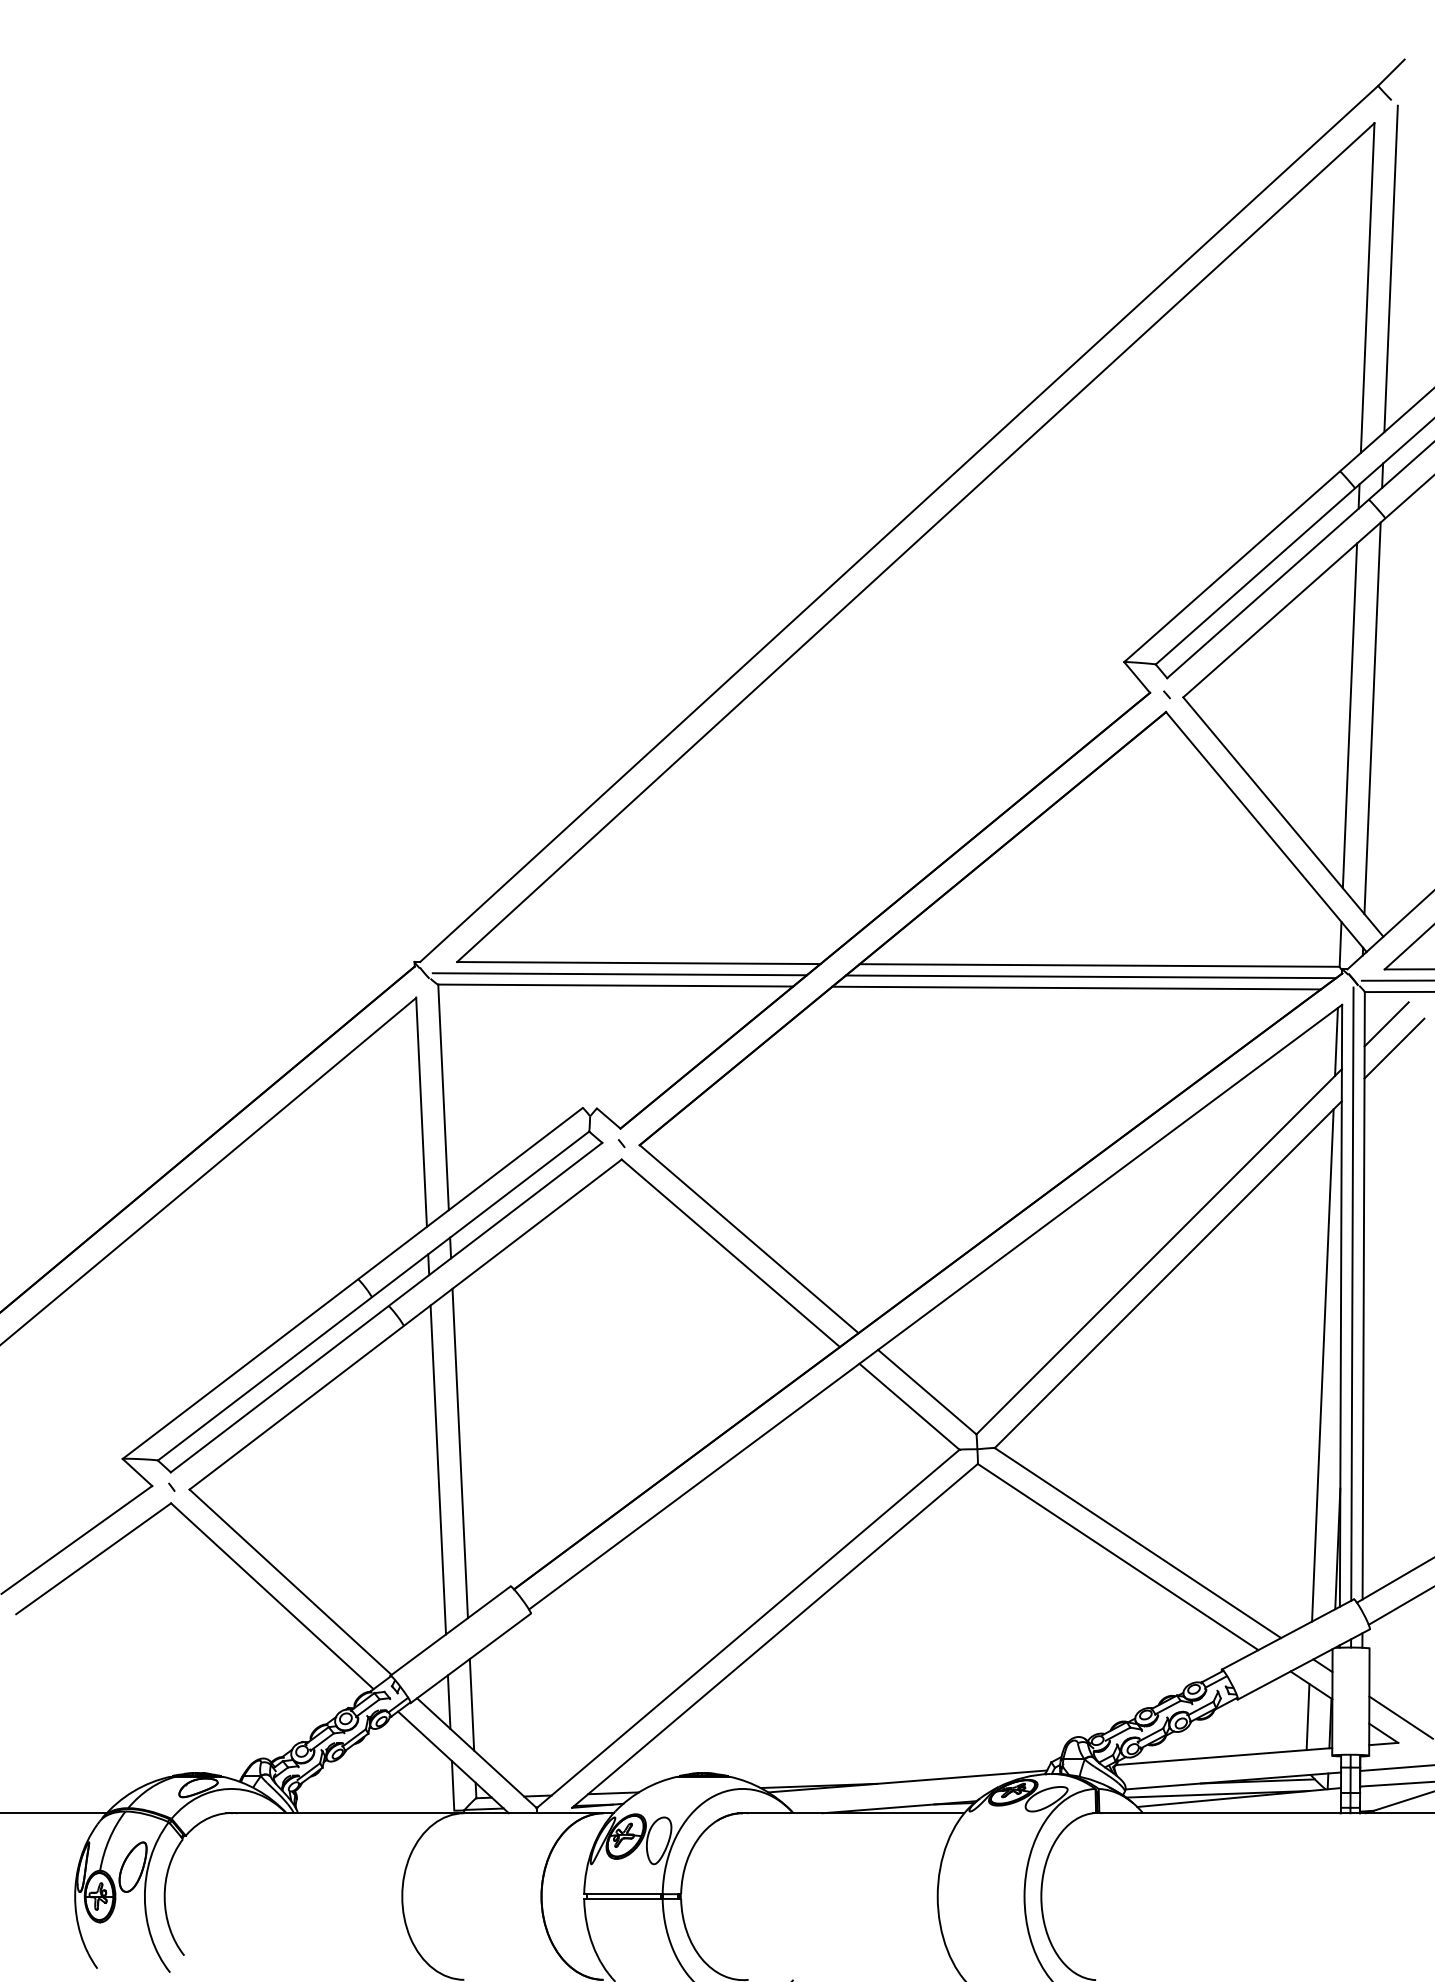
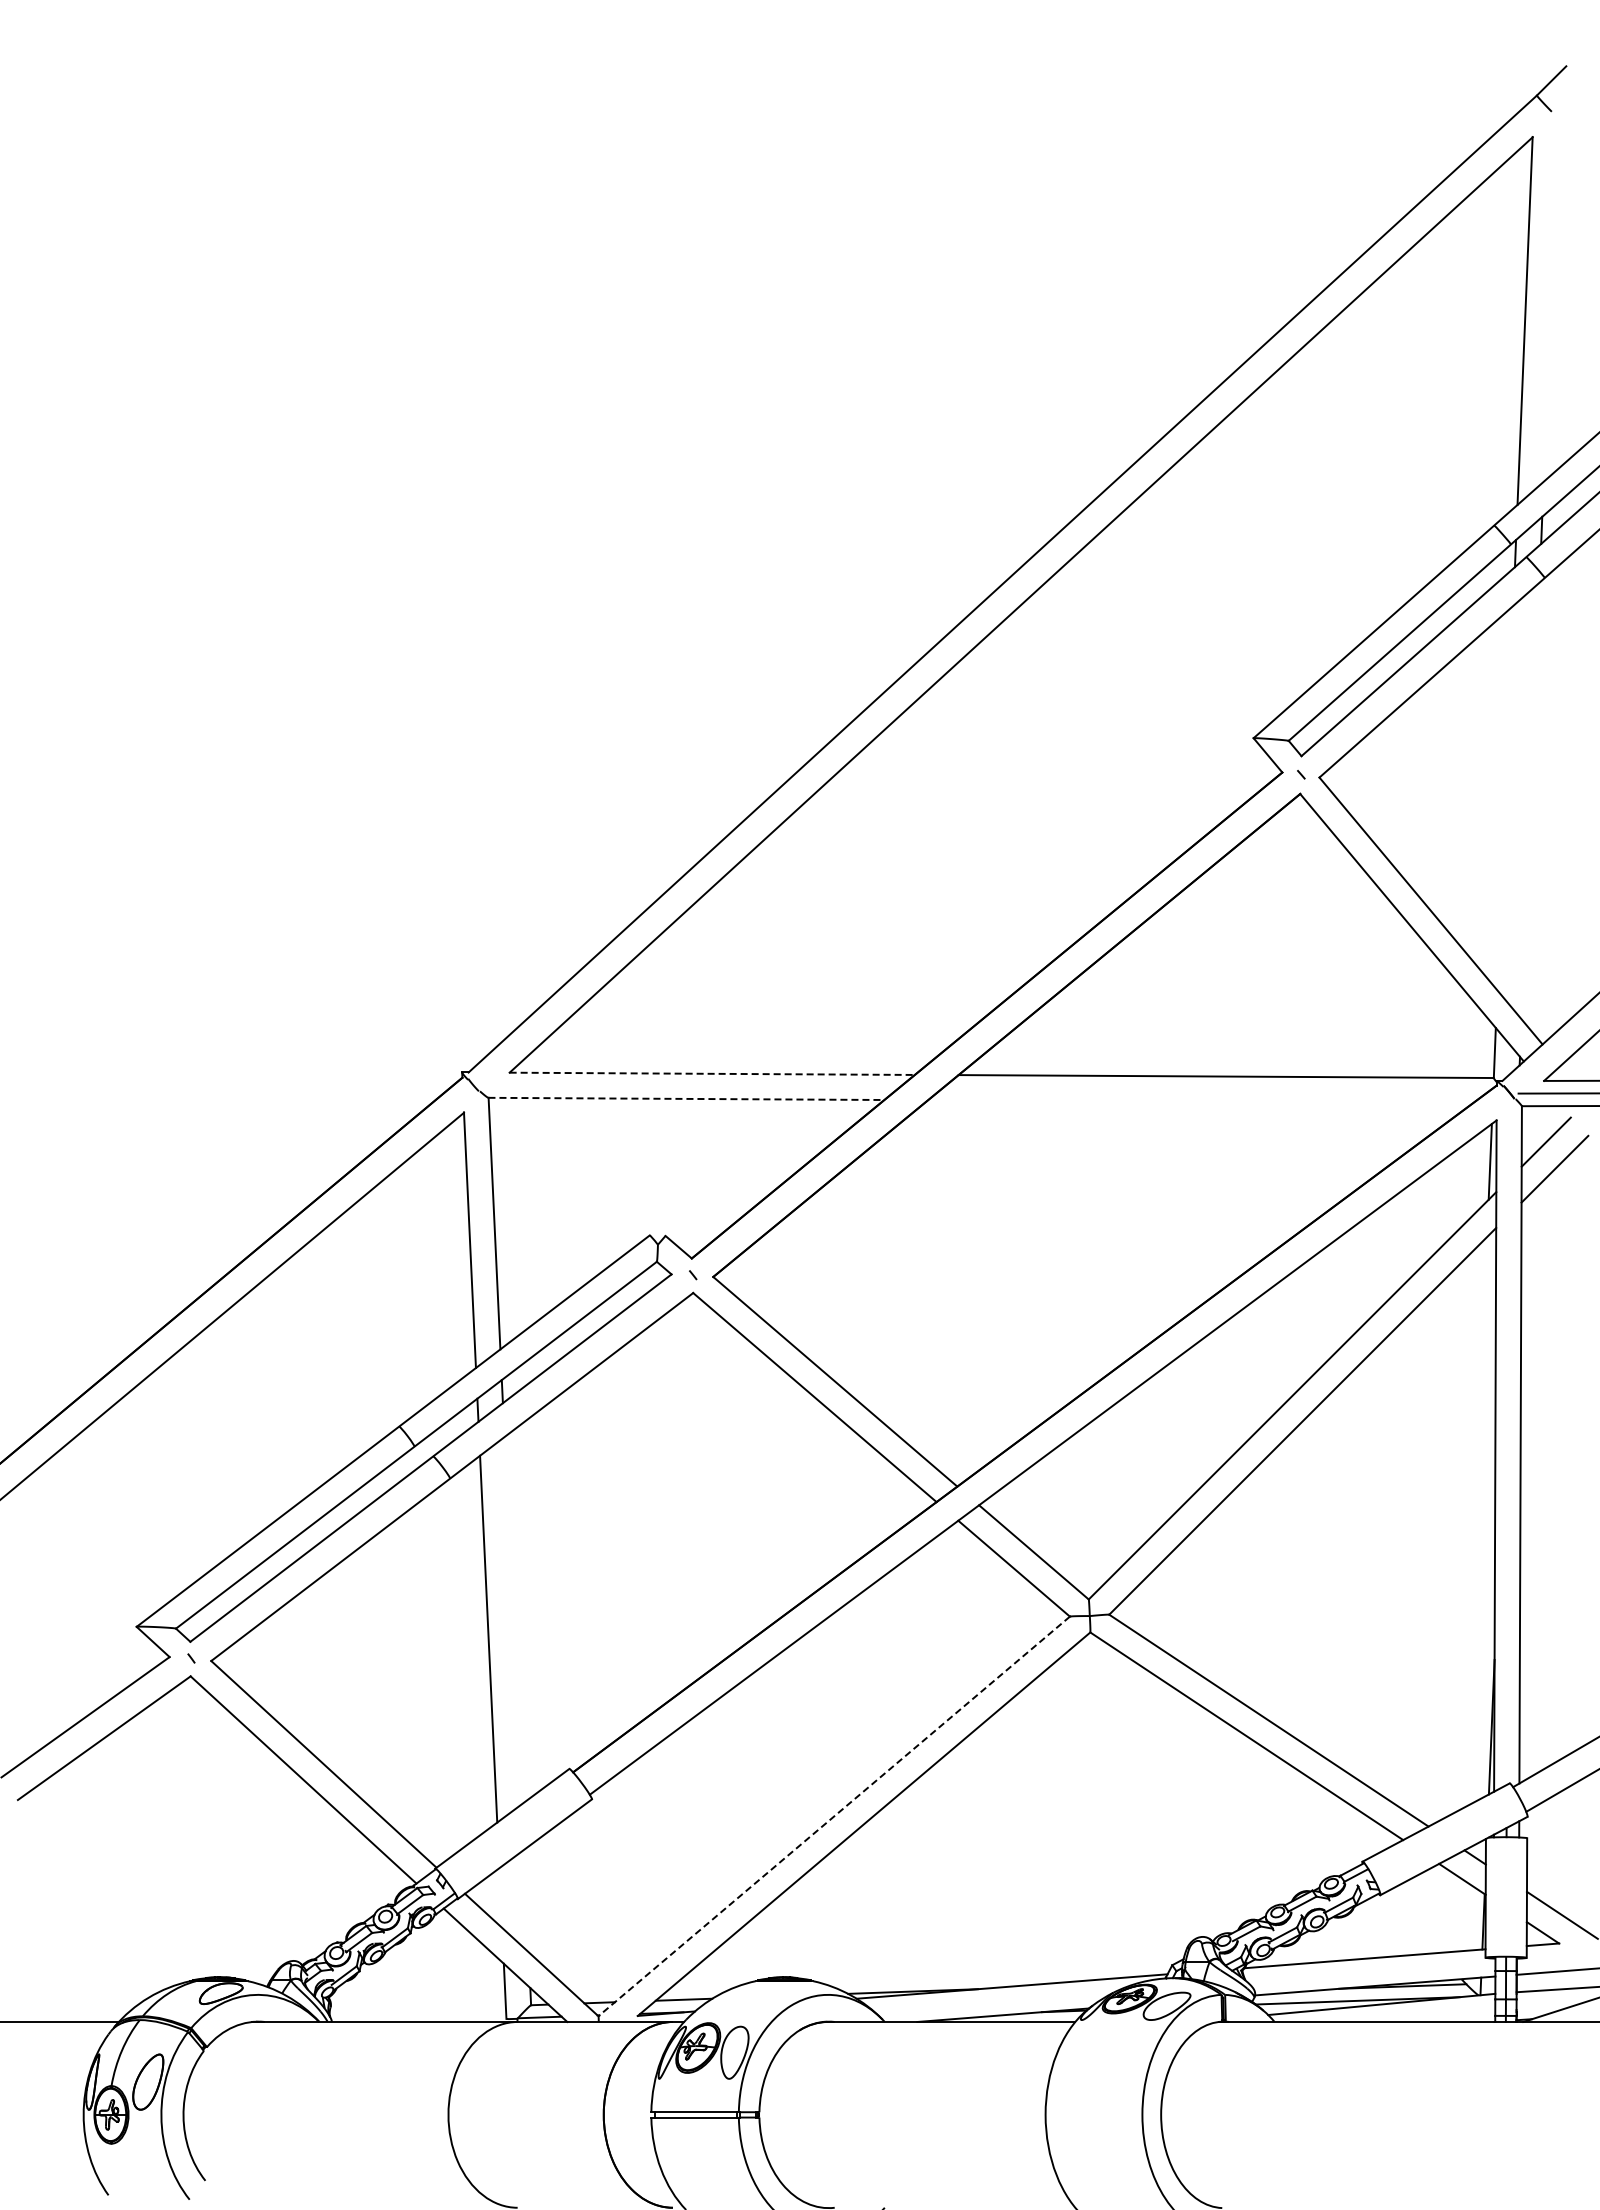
line: (1390, 268) -> (1550, 299), removed
line: (1350, 716) -> (1505, 798), removed
line: (1372, 717) -> (1530, 800), removed
line: (639, 962) -> (712, 1073), solid -> dashed
line: (619, 974) -> (690, 1086), removed
line: (1090, 976) -> (1216, 1088), removed
line: (615, 985) -> (686, 1098), solid -> dashed
line: (1076, 987) -> (1200, 1101), removed
line: (1351, 1293) -> (1507, 1442), removed
line: (1323, 1365) -> (1475, 1522), removed
line: (459, 1453) -> (512, 1620), removed
line: (747, 1629) -> (833, 1816), solid -> dashed
line: (448, 1701) -> (500, 1897), removed
line: (471, 1705) -> (525, 1901), removed
line: (1307, 1716) -> (1458, 1914), removed

